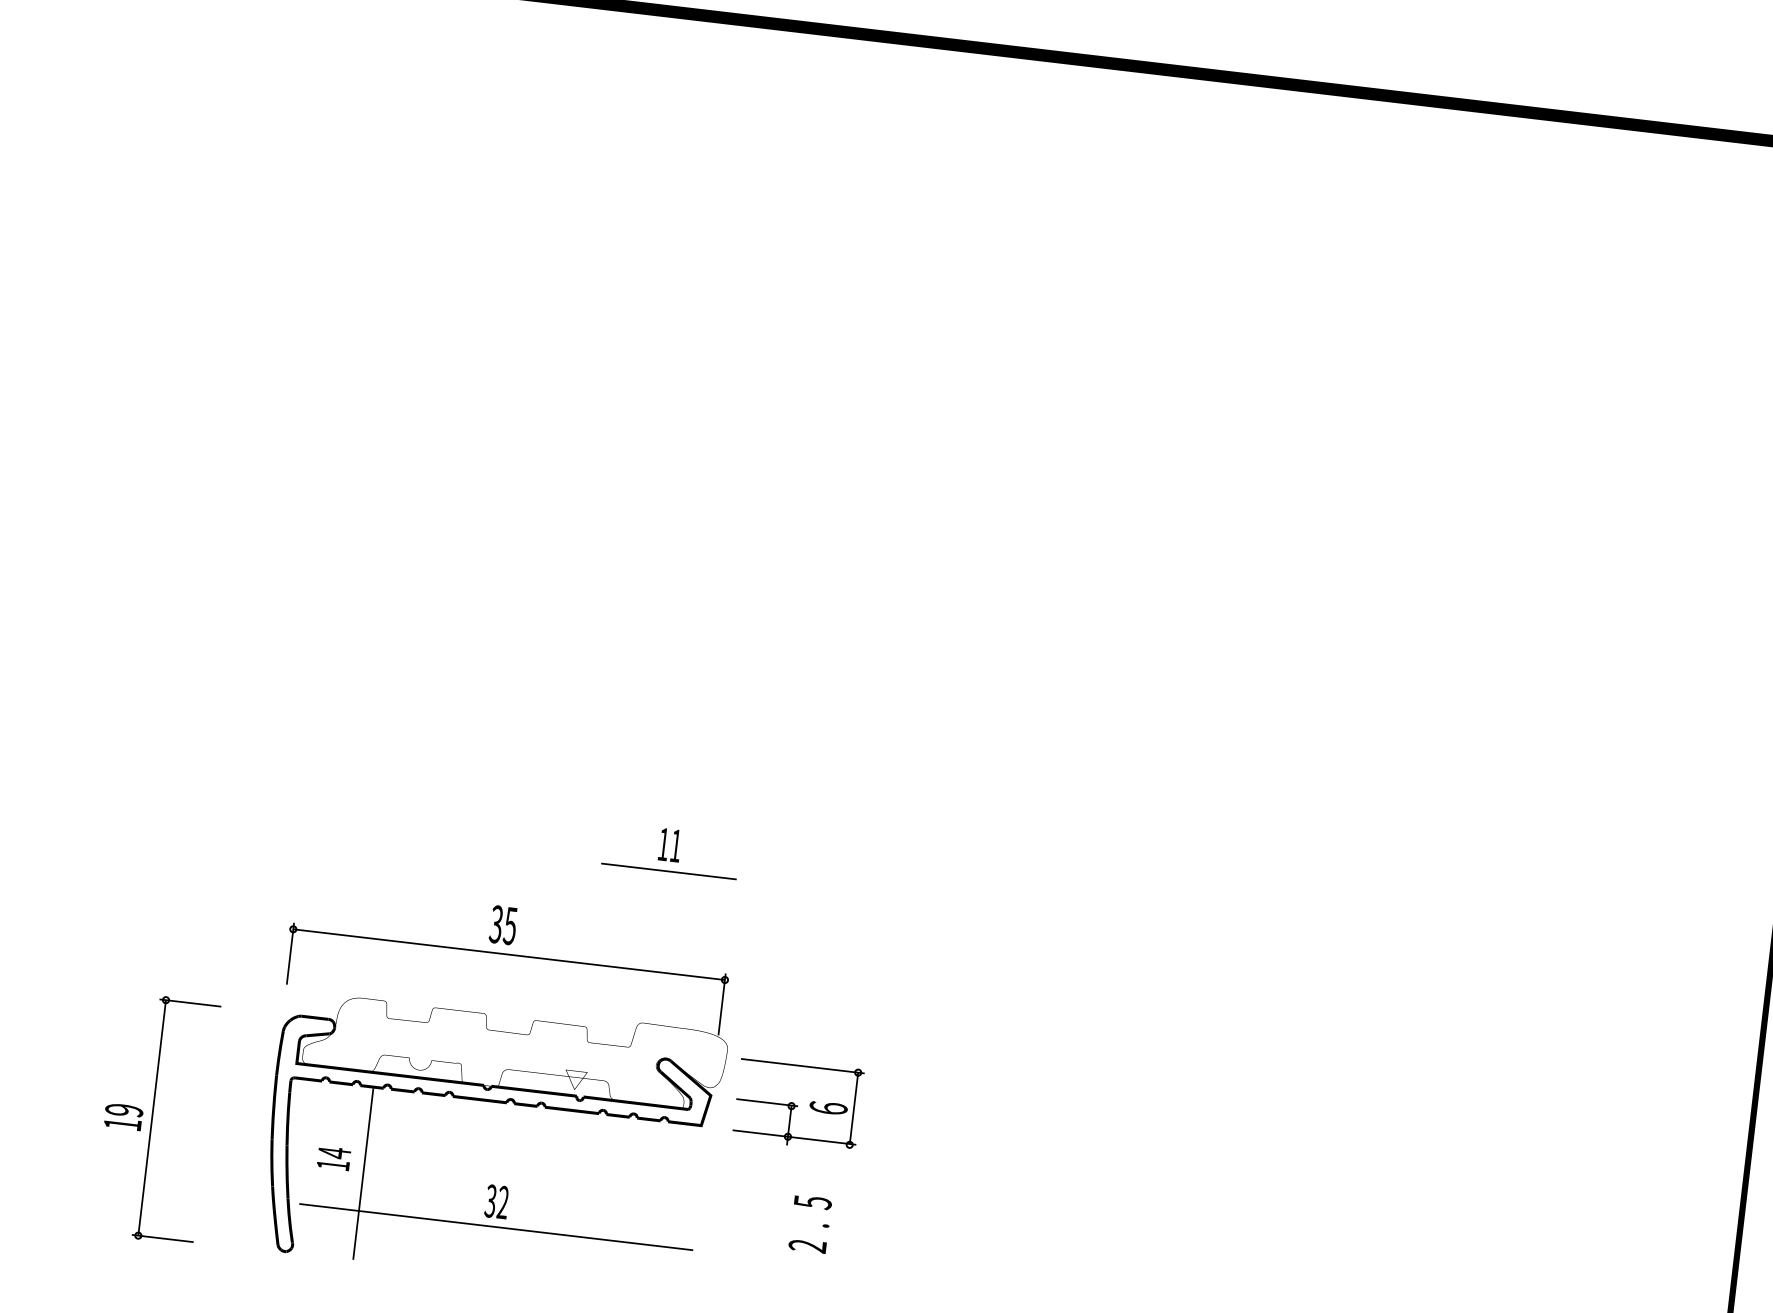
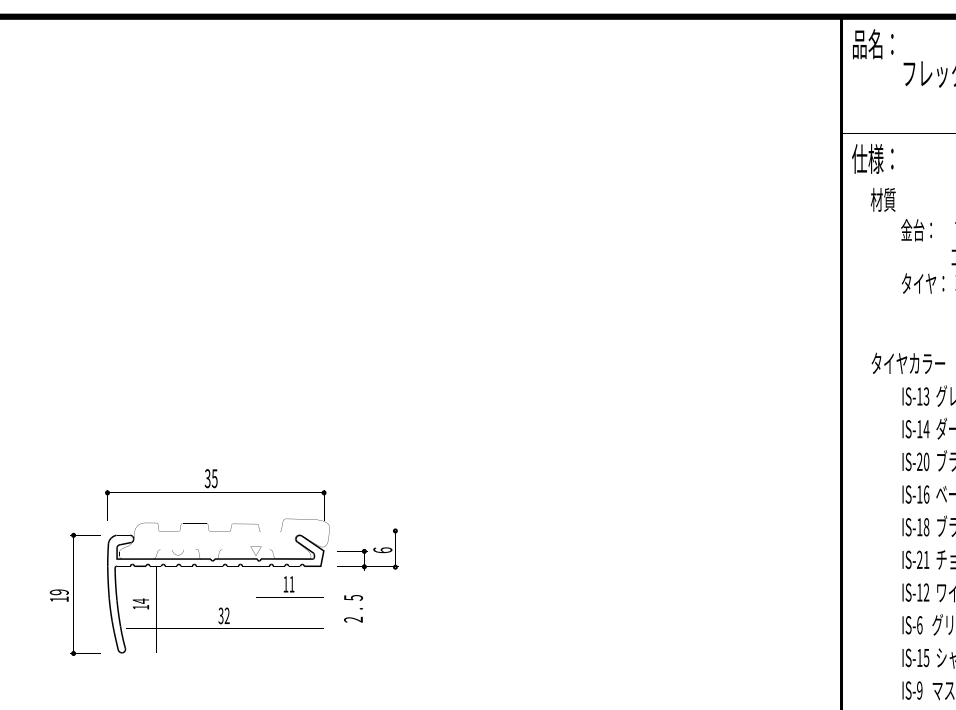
text: (670, 849) -> (289, 586), moved
part: (154, 1116) -> (74, 593), moved
text: (810, 1223) -> (353, 608), moved

